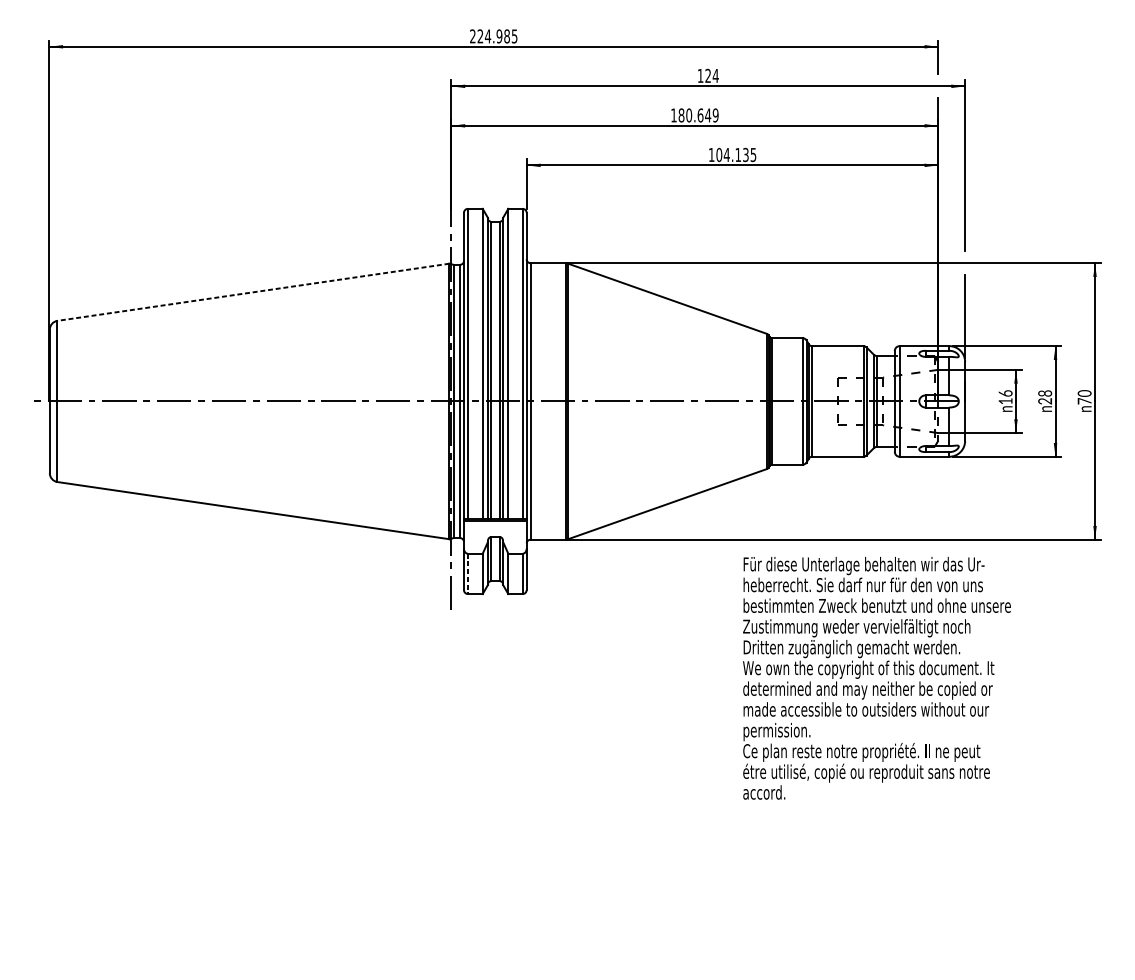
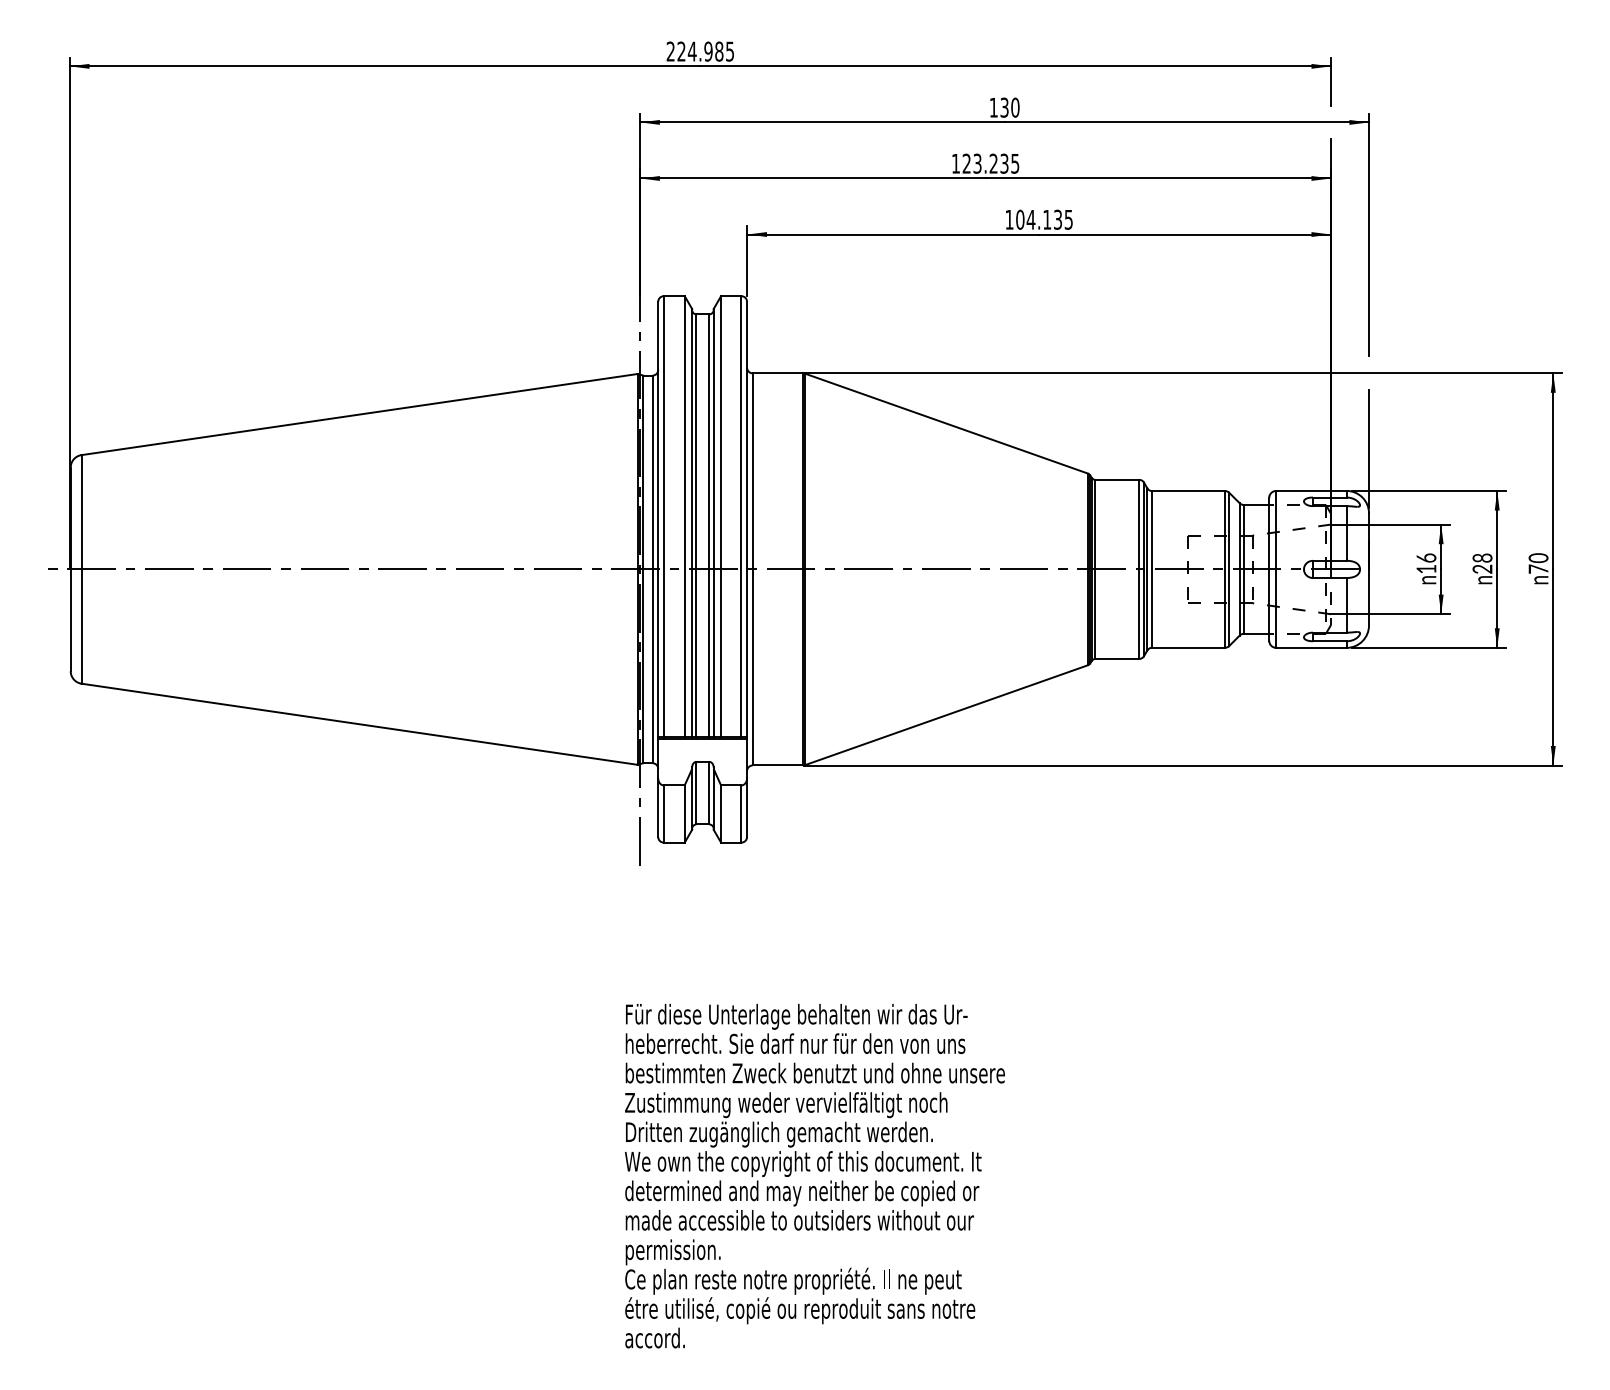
text: (711, 75) -> (1009, 107), 124 -> 130
text: (698, 115) -> (990, 163), 180.649 -> 123.235
line: (253, 292) -> (359, 414), dashed -> solid
line: (467, 574) -> (663, 814), dashed -> solid
text: (876, 677) -> (814, 1175), moved

